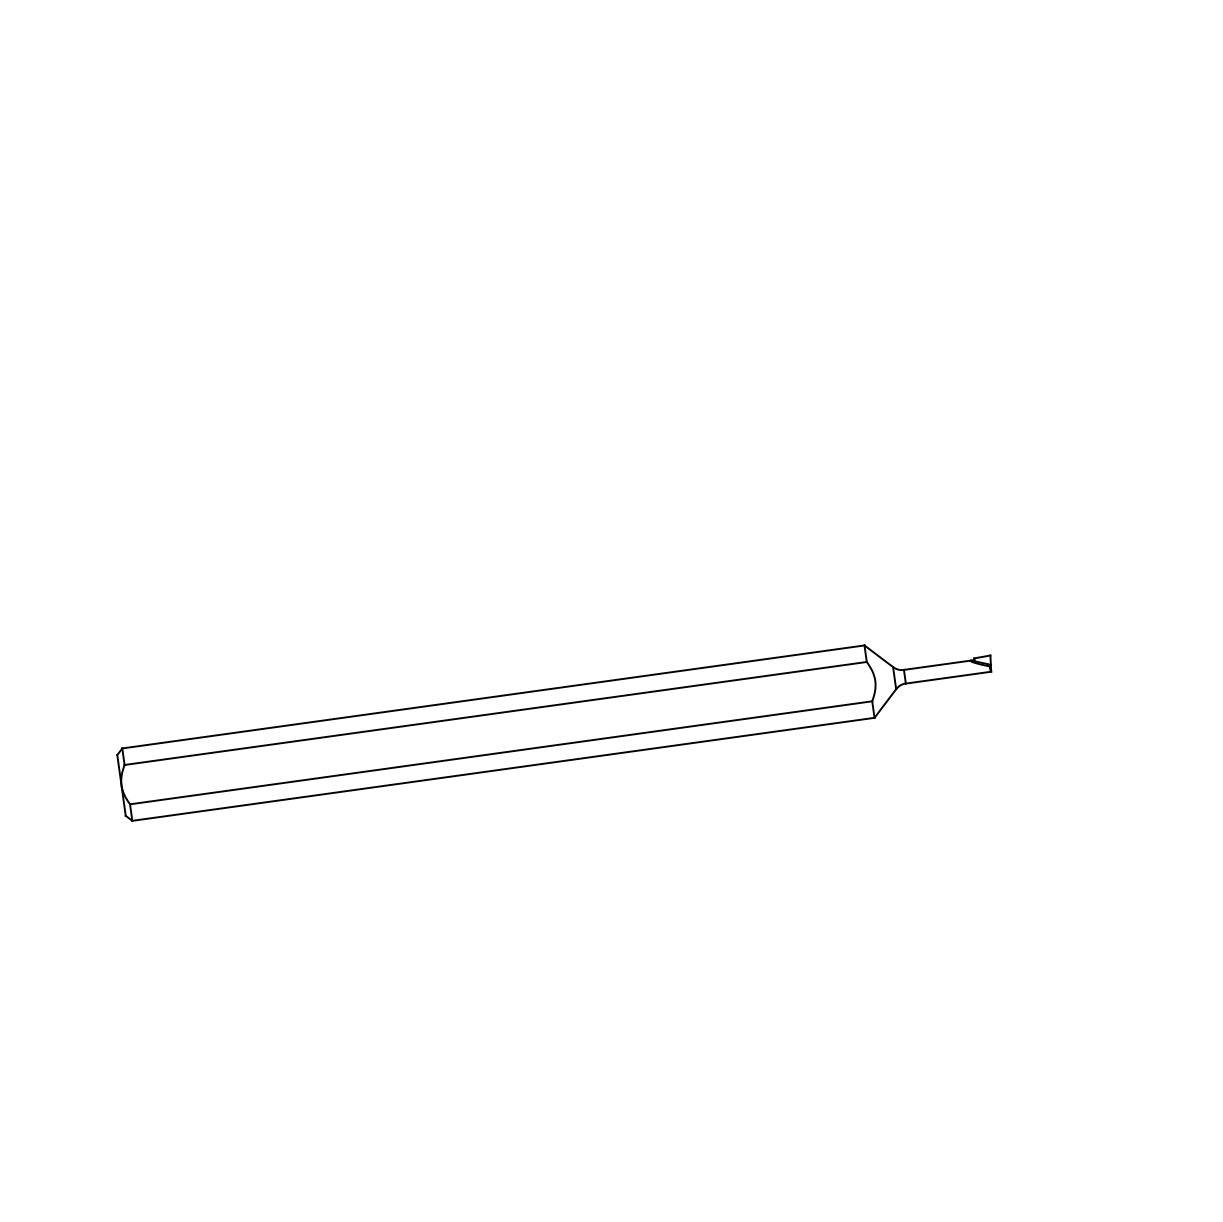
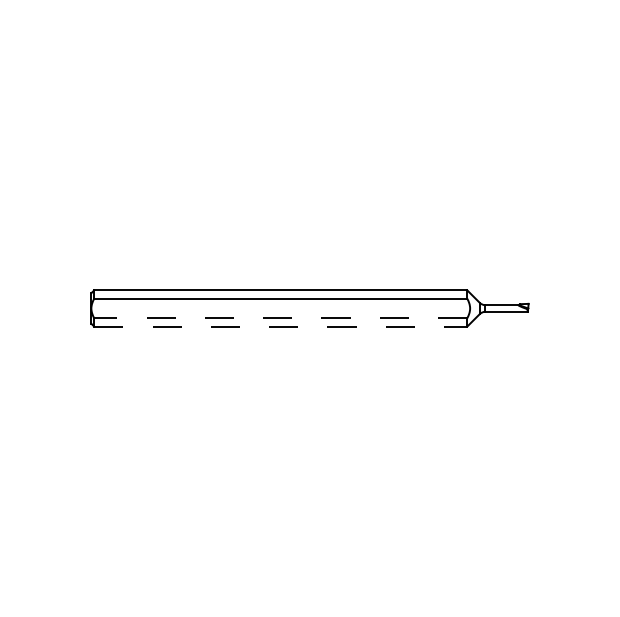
line: (500, 753) -> (280, 318), solid -> dashed
line: (504, 768) -> (281, 326), solid -> dashed

